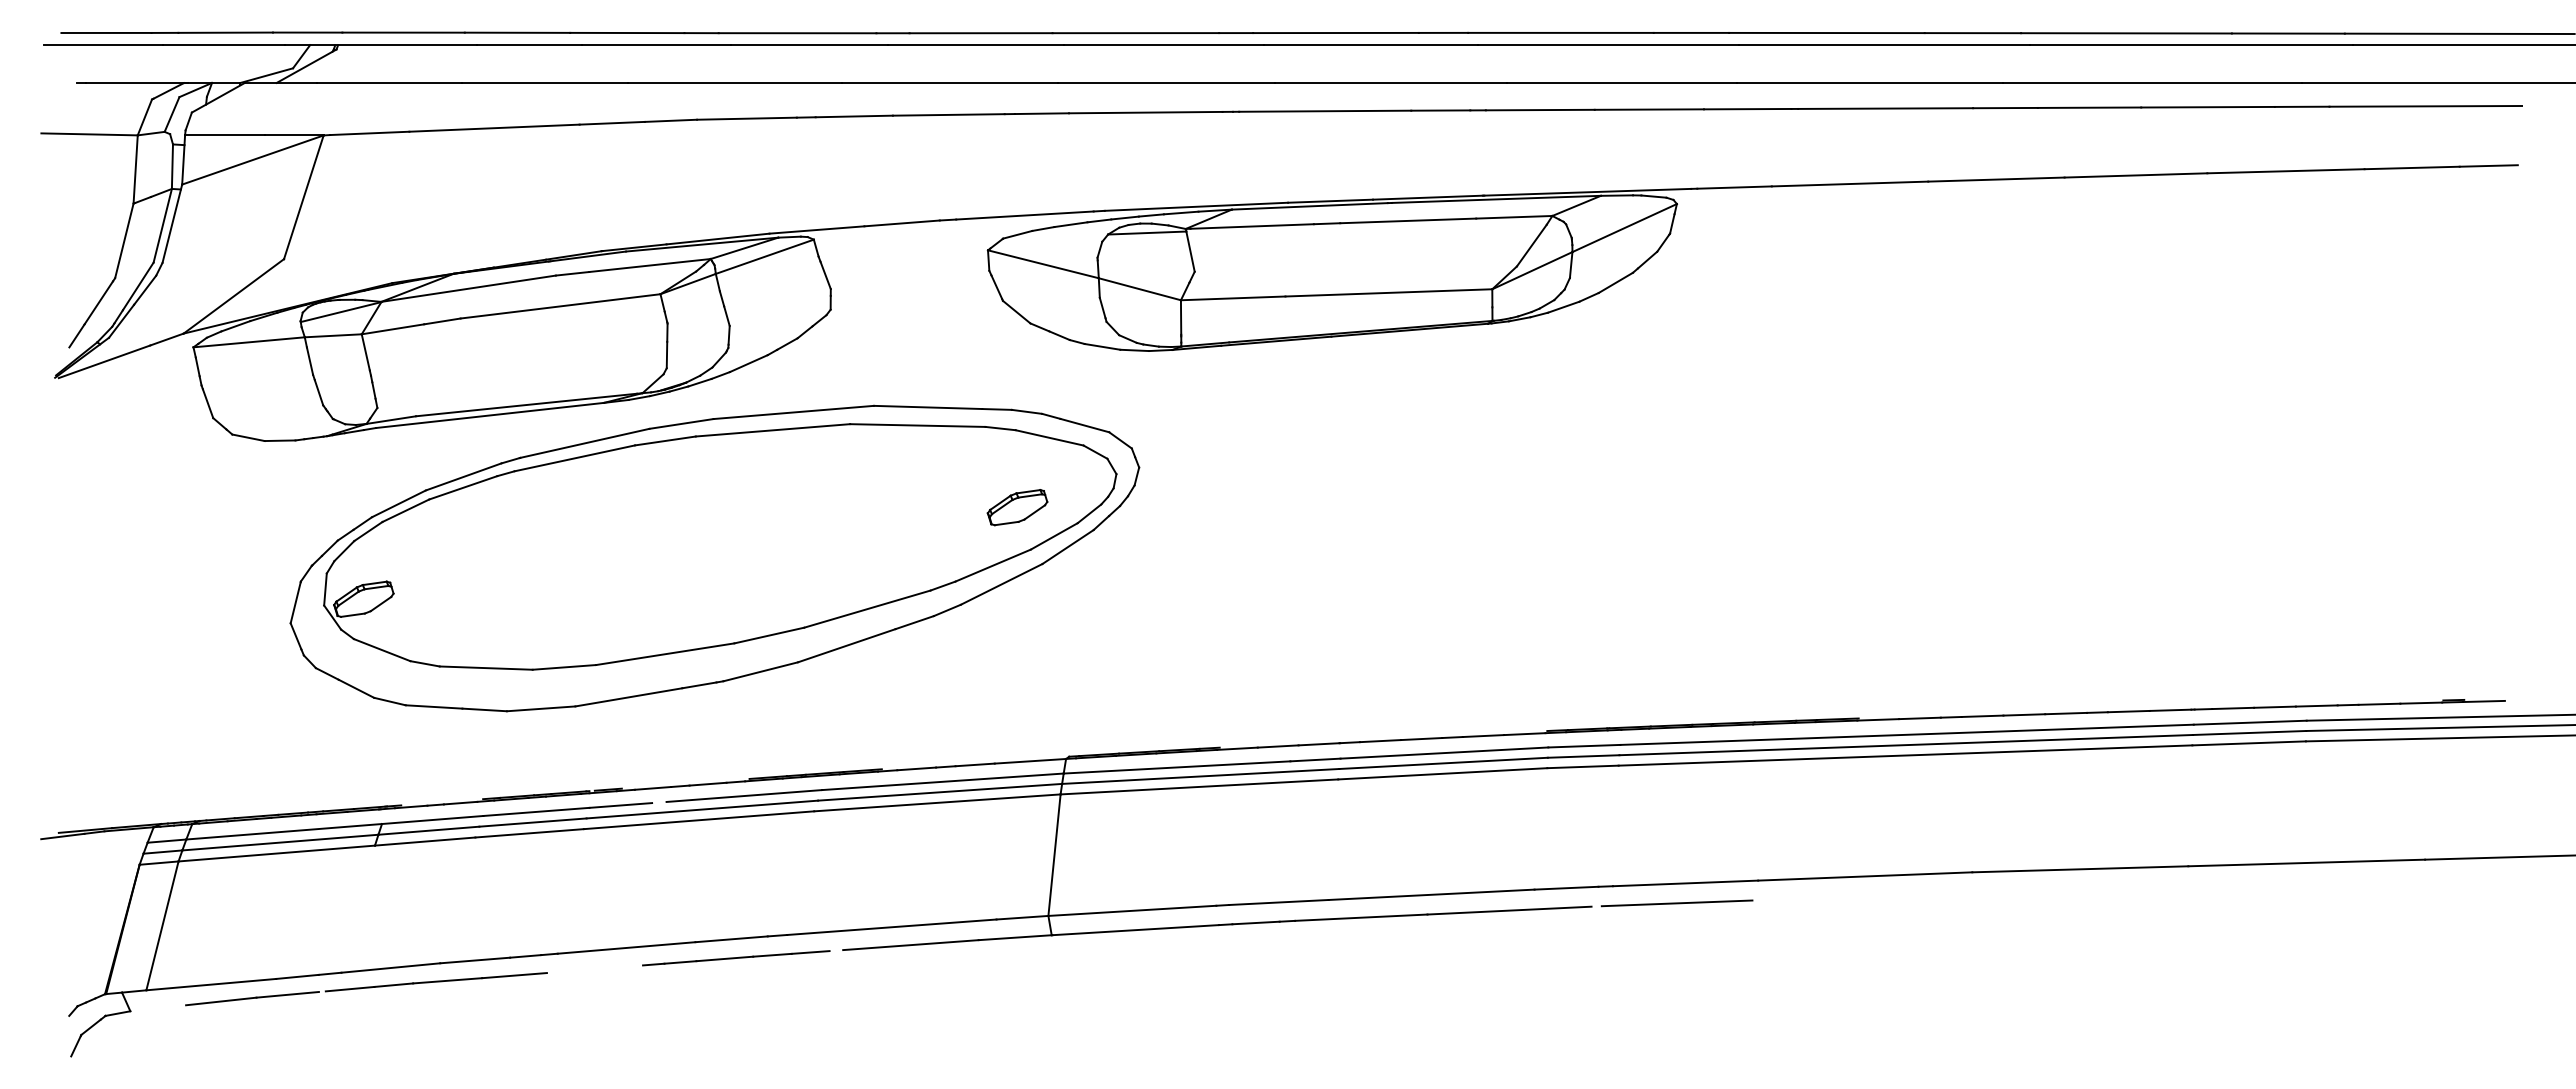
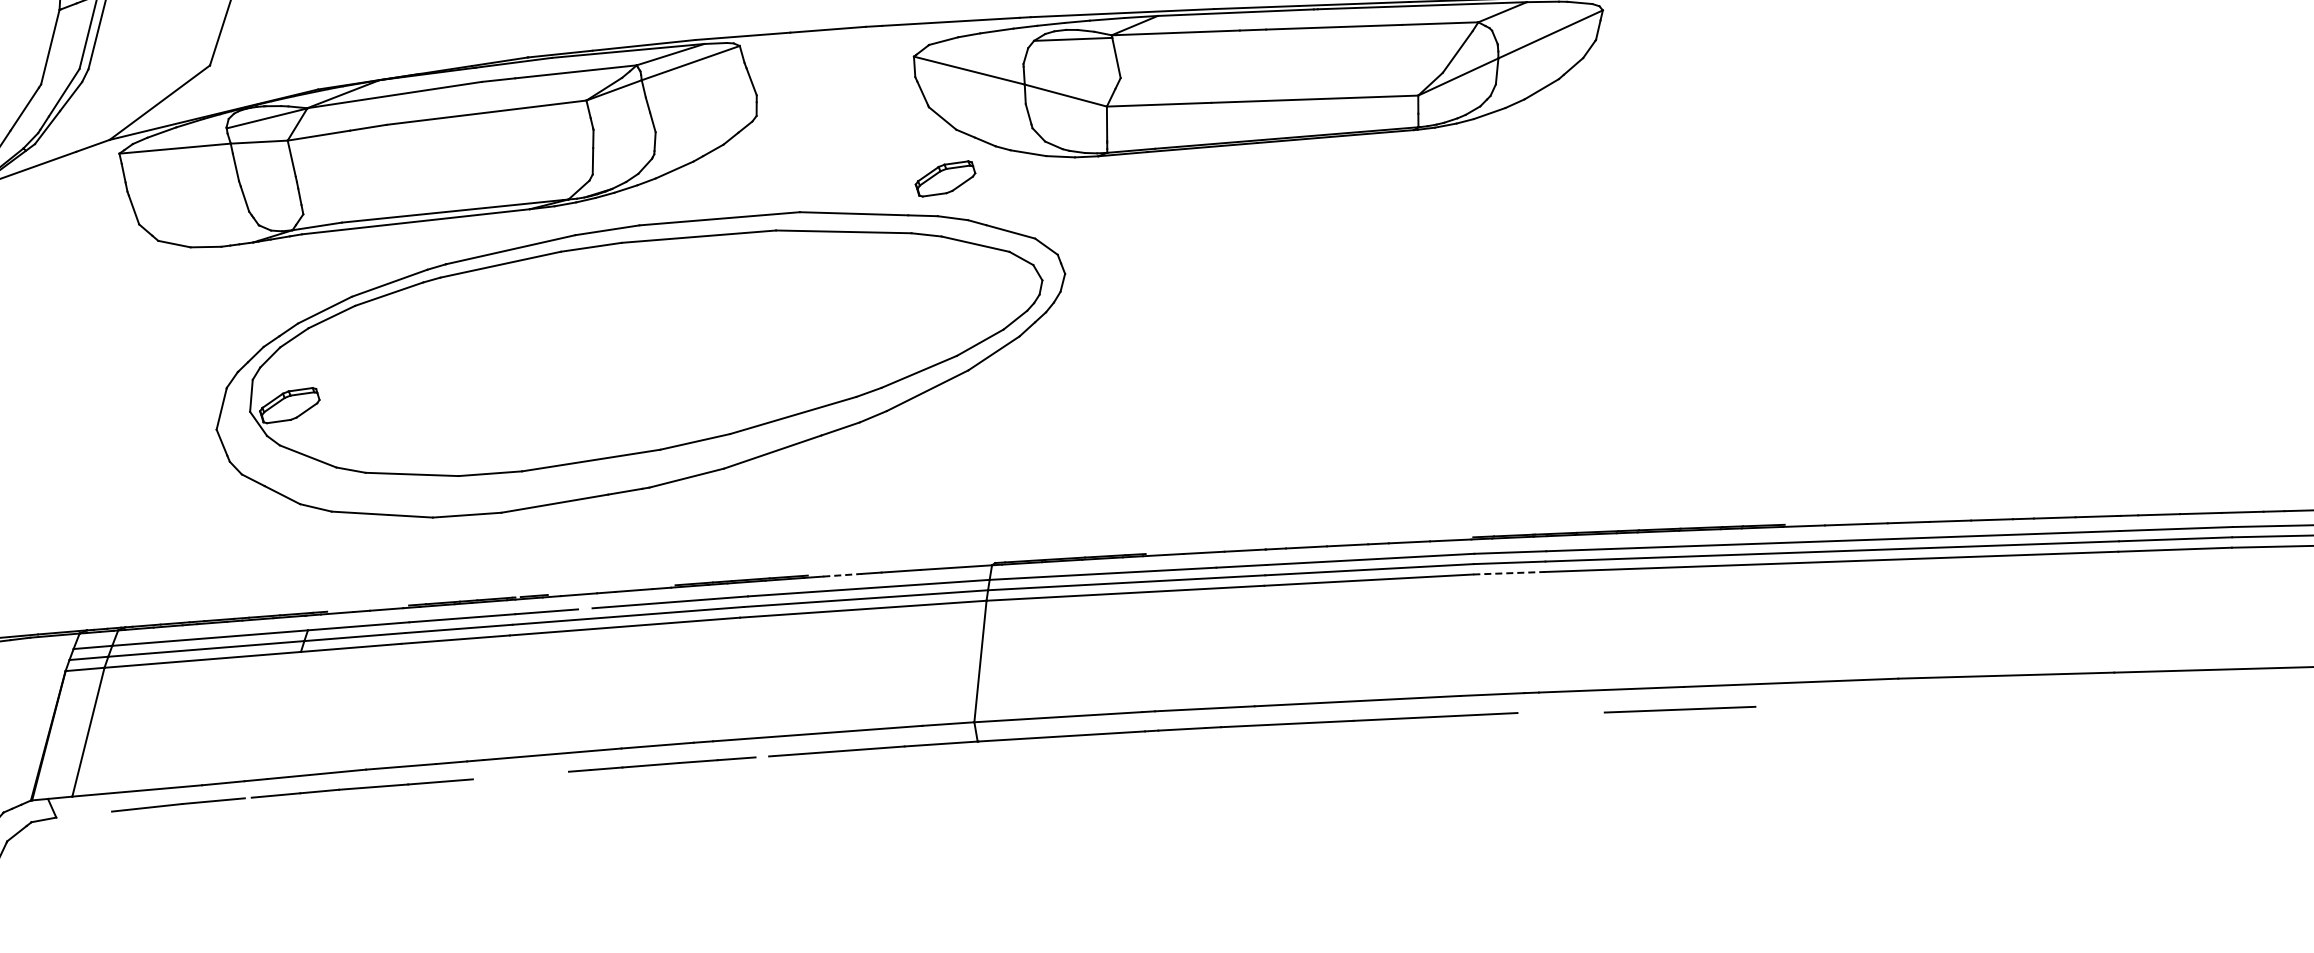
part: (1017, 507) -> (945, 178), moved
line: (1582, 766) -> (1508, 572), solid -> dashed
line: (917, 768) -> (843, 574), solid -> dashed
line: (1676, 903) -> (1679, 709), moved

